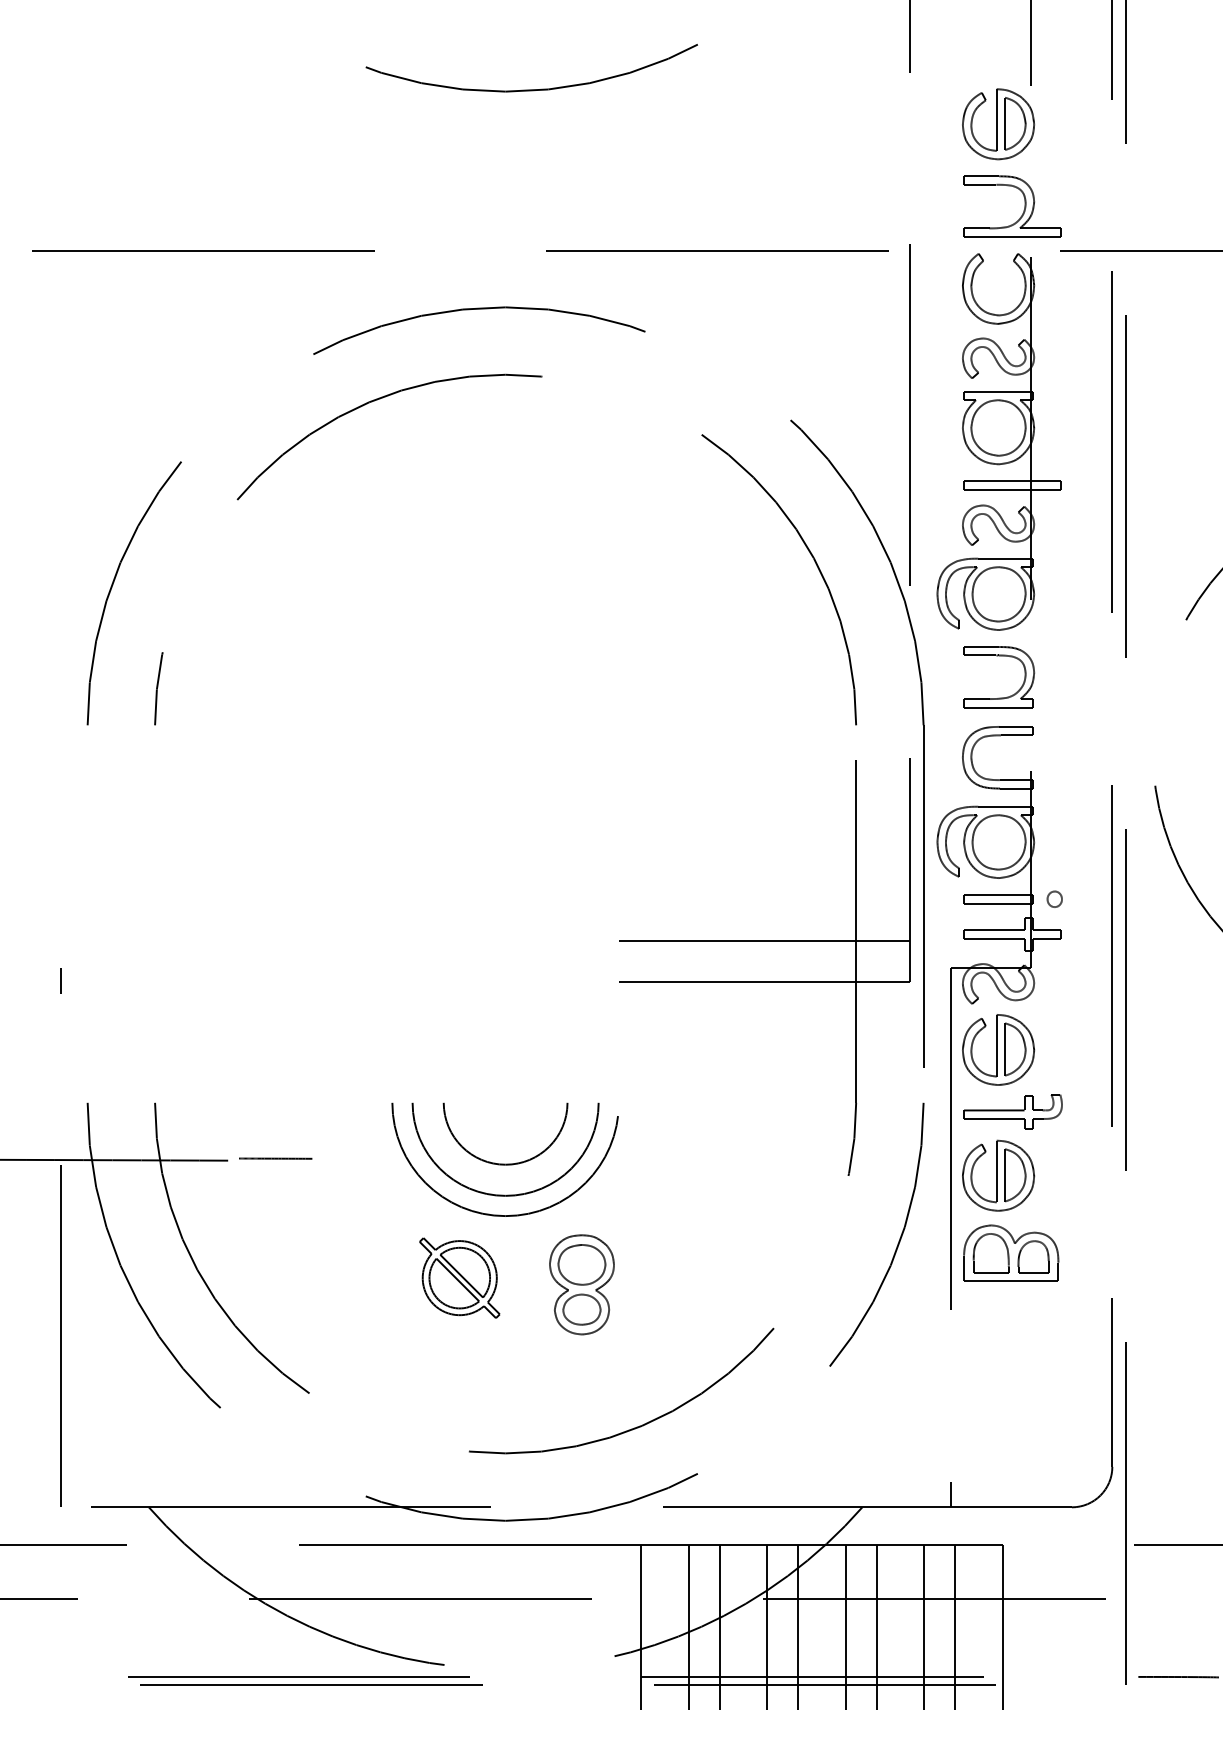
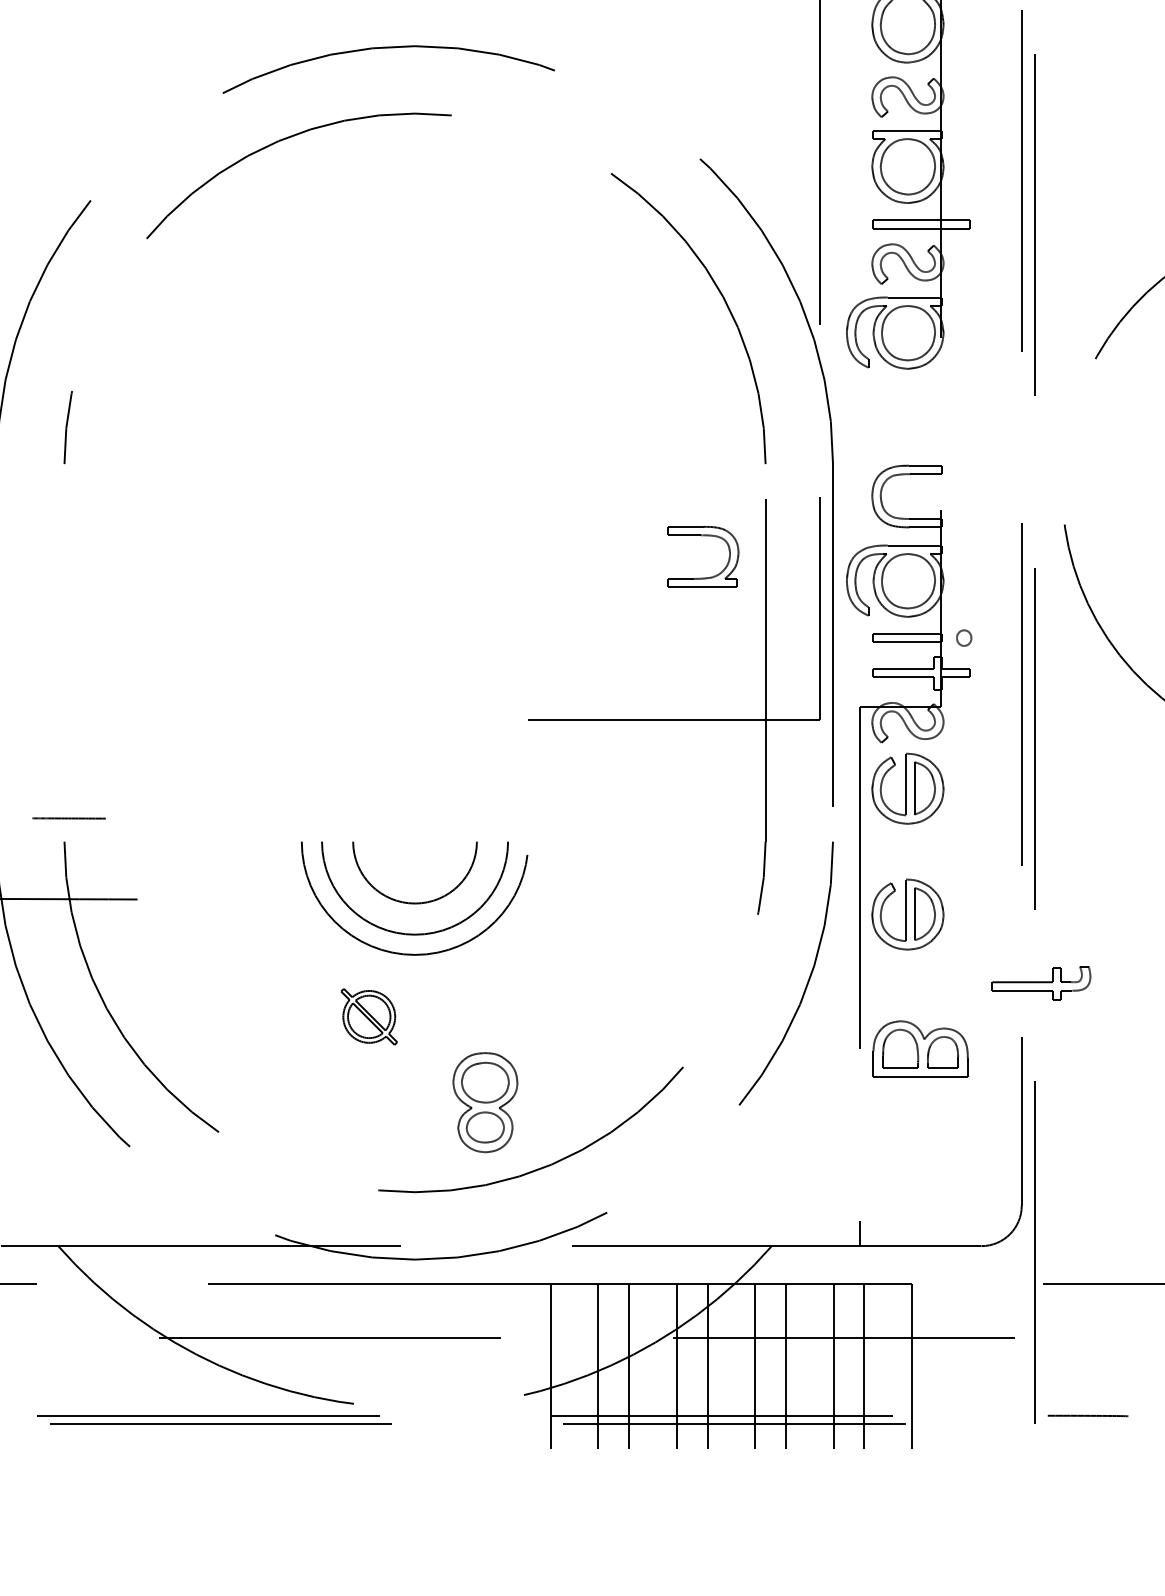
part: (999, 697) -> (703, 577), moved
line: (764, 941) -> (673, 680), removed
part: (1012, 1111) -> (1040, 983), moved
line: (275, 1158) -> (68, 818), moved
part: (1011, 1252) -> (920, 1048), moved
part: (459, 1277) -> (368, 1016), size x0.7
part: (581, 1284) -> (484, 1102), moved

